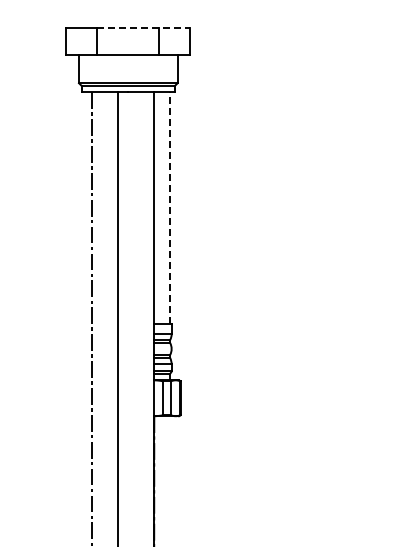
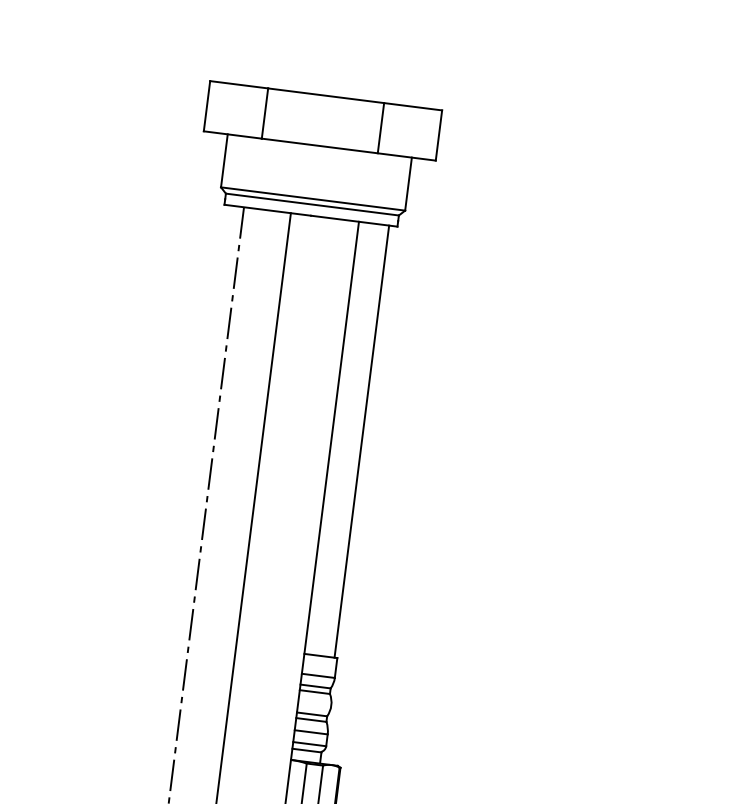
line: (143, 27) -> (354, 98), dashed -> solid
line: (170, 207) -> (362, 440), dashed -> solid

